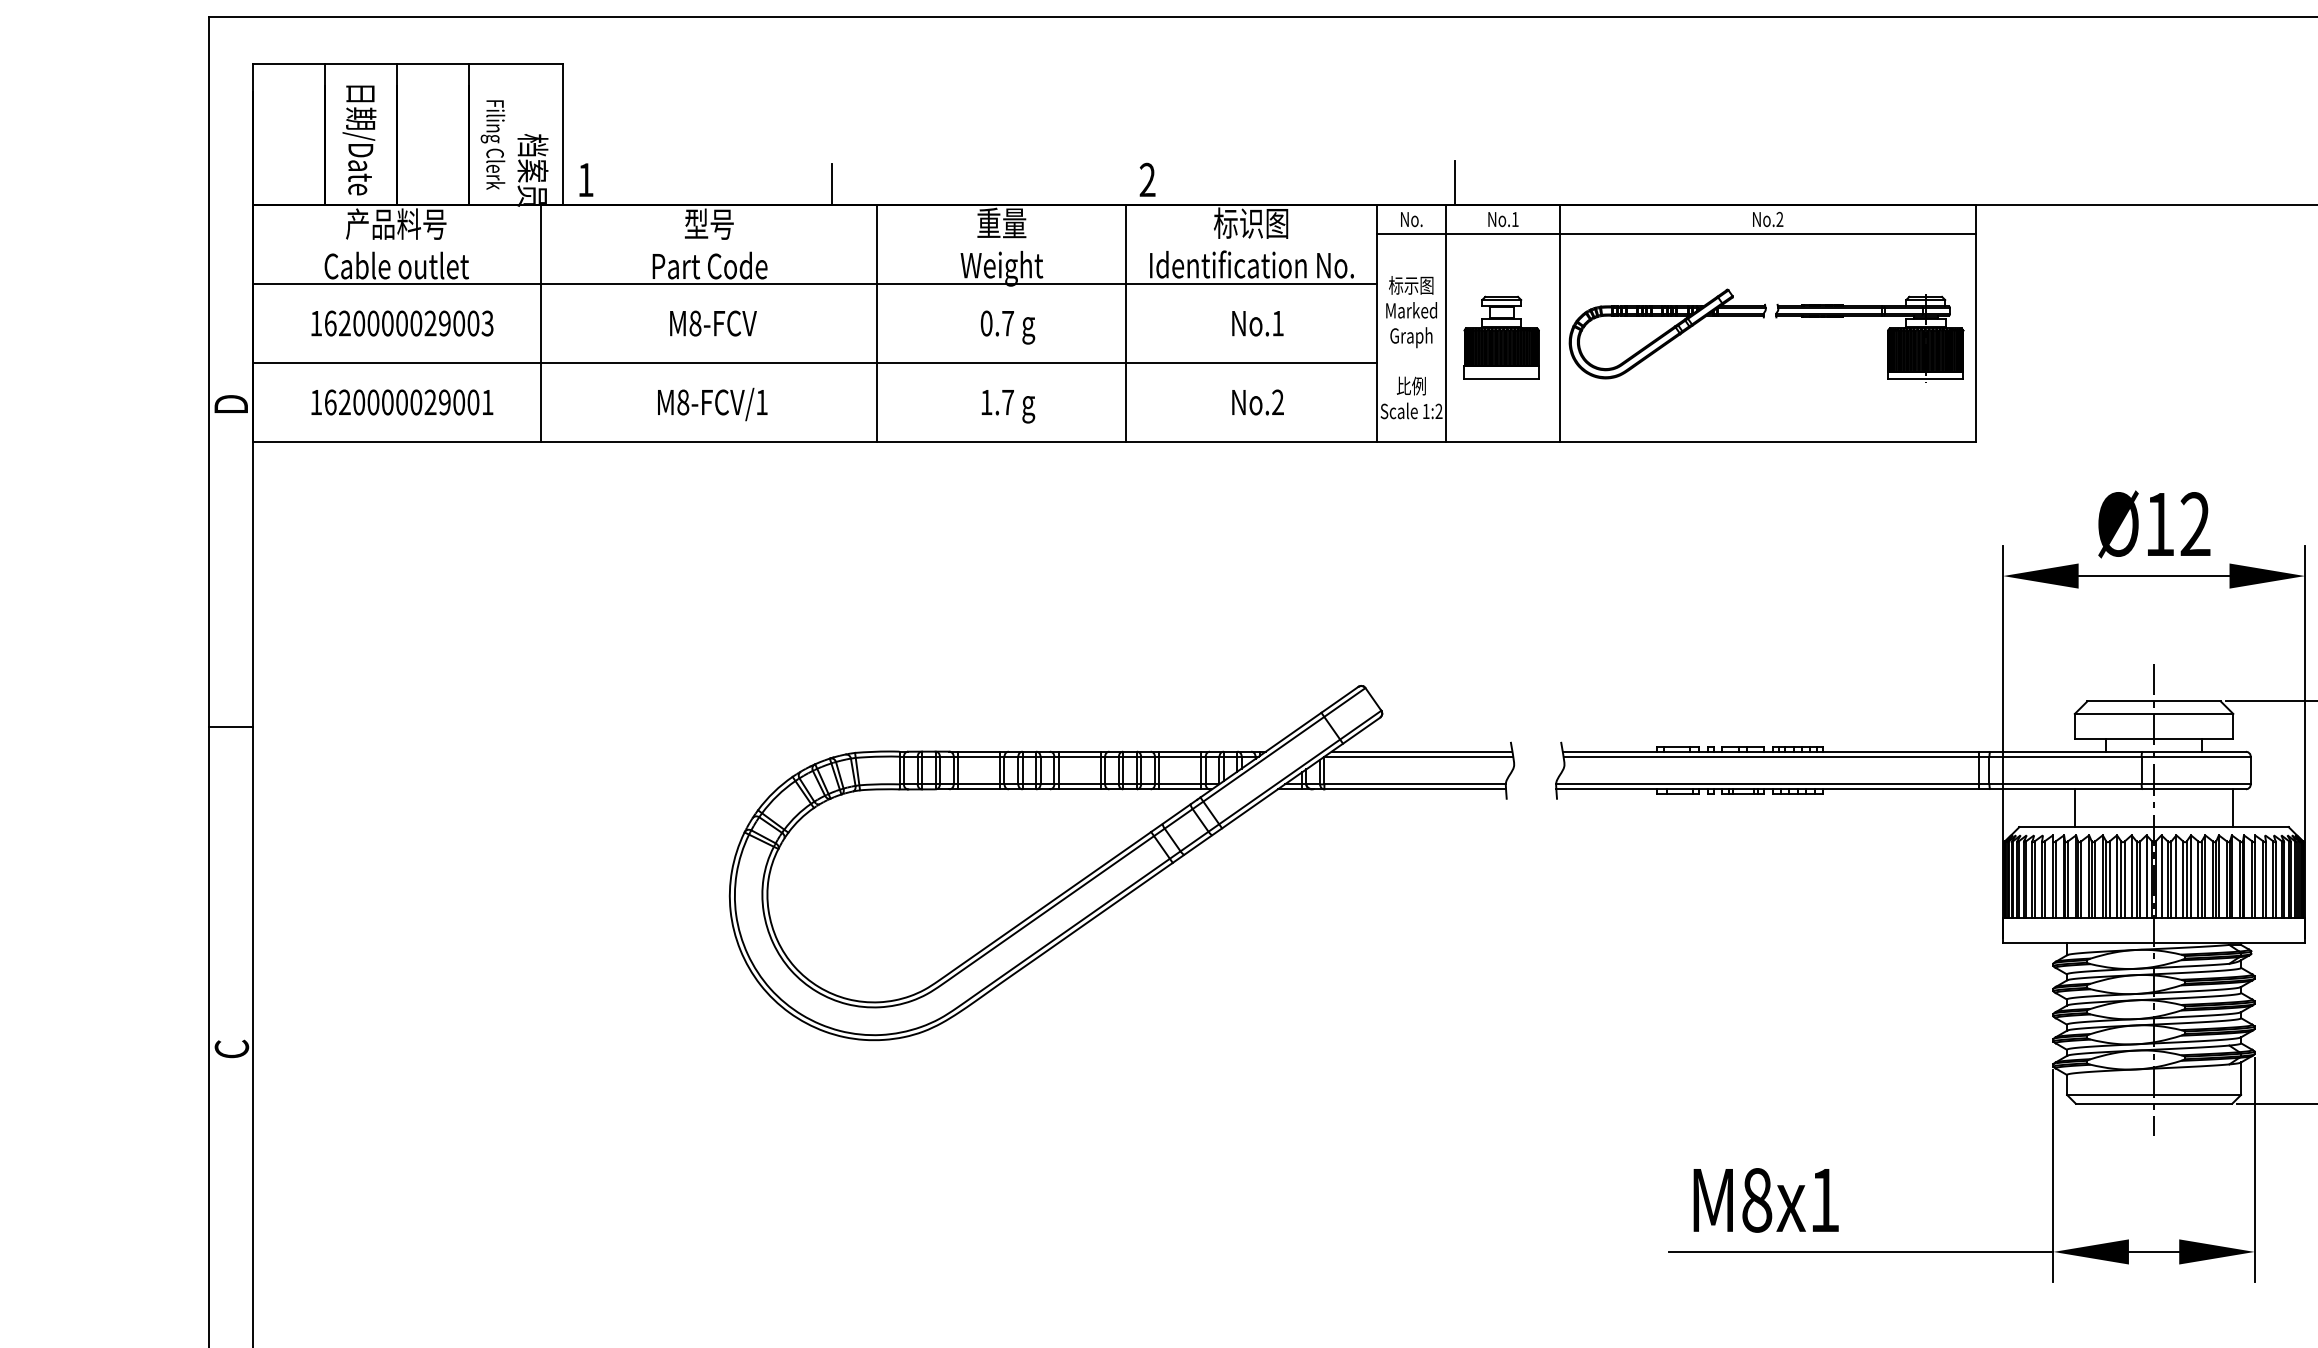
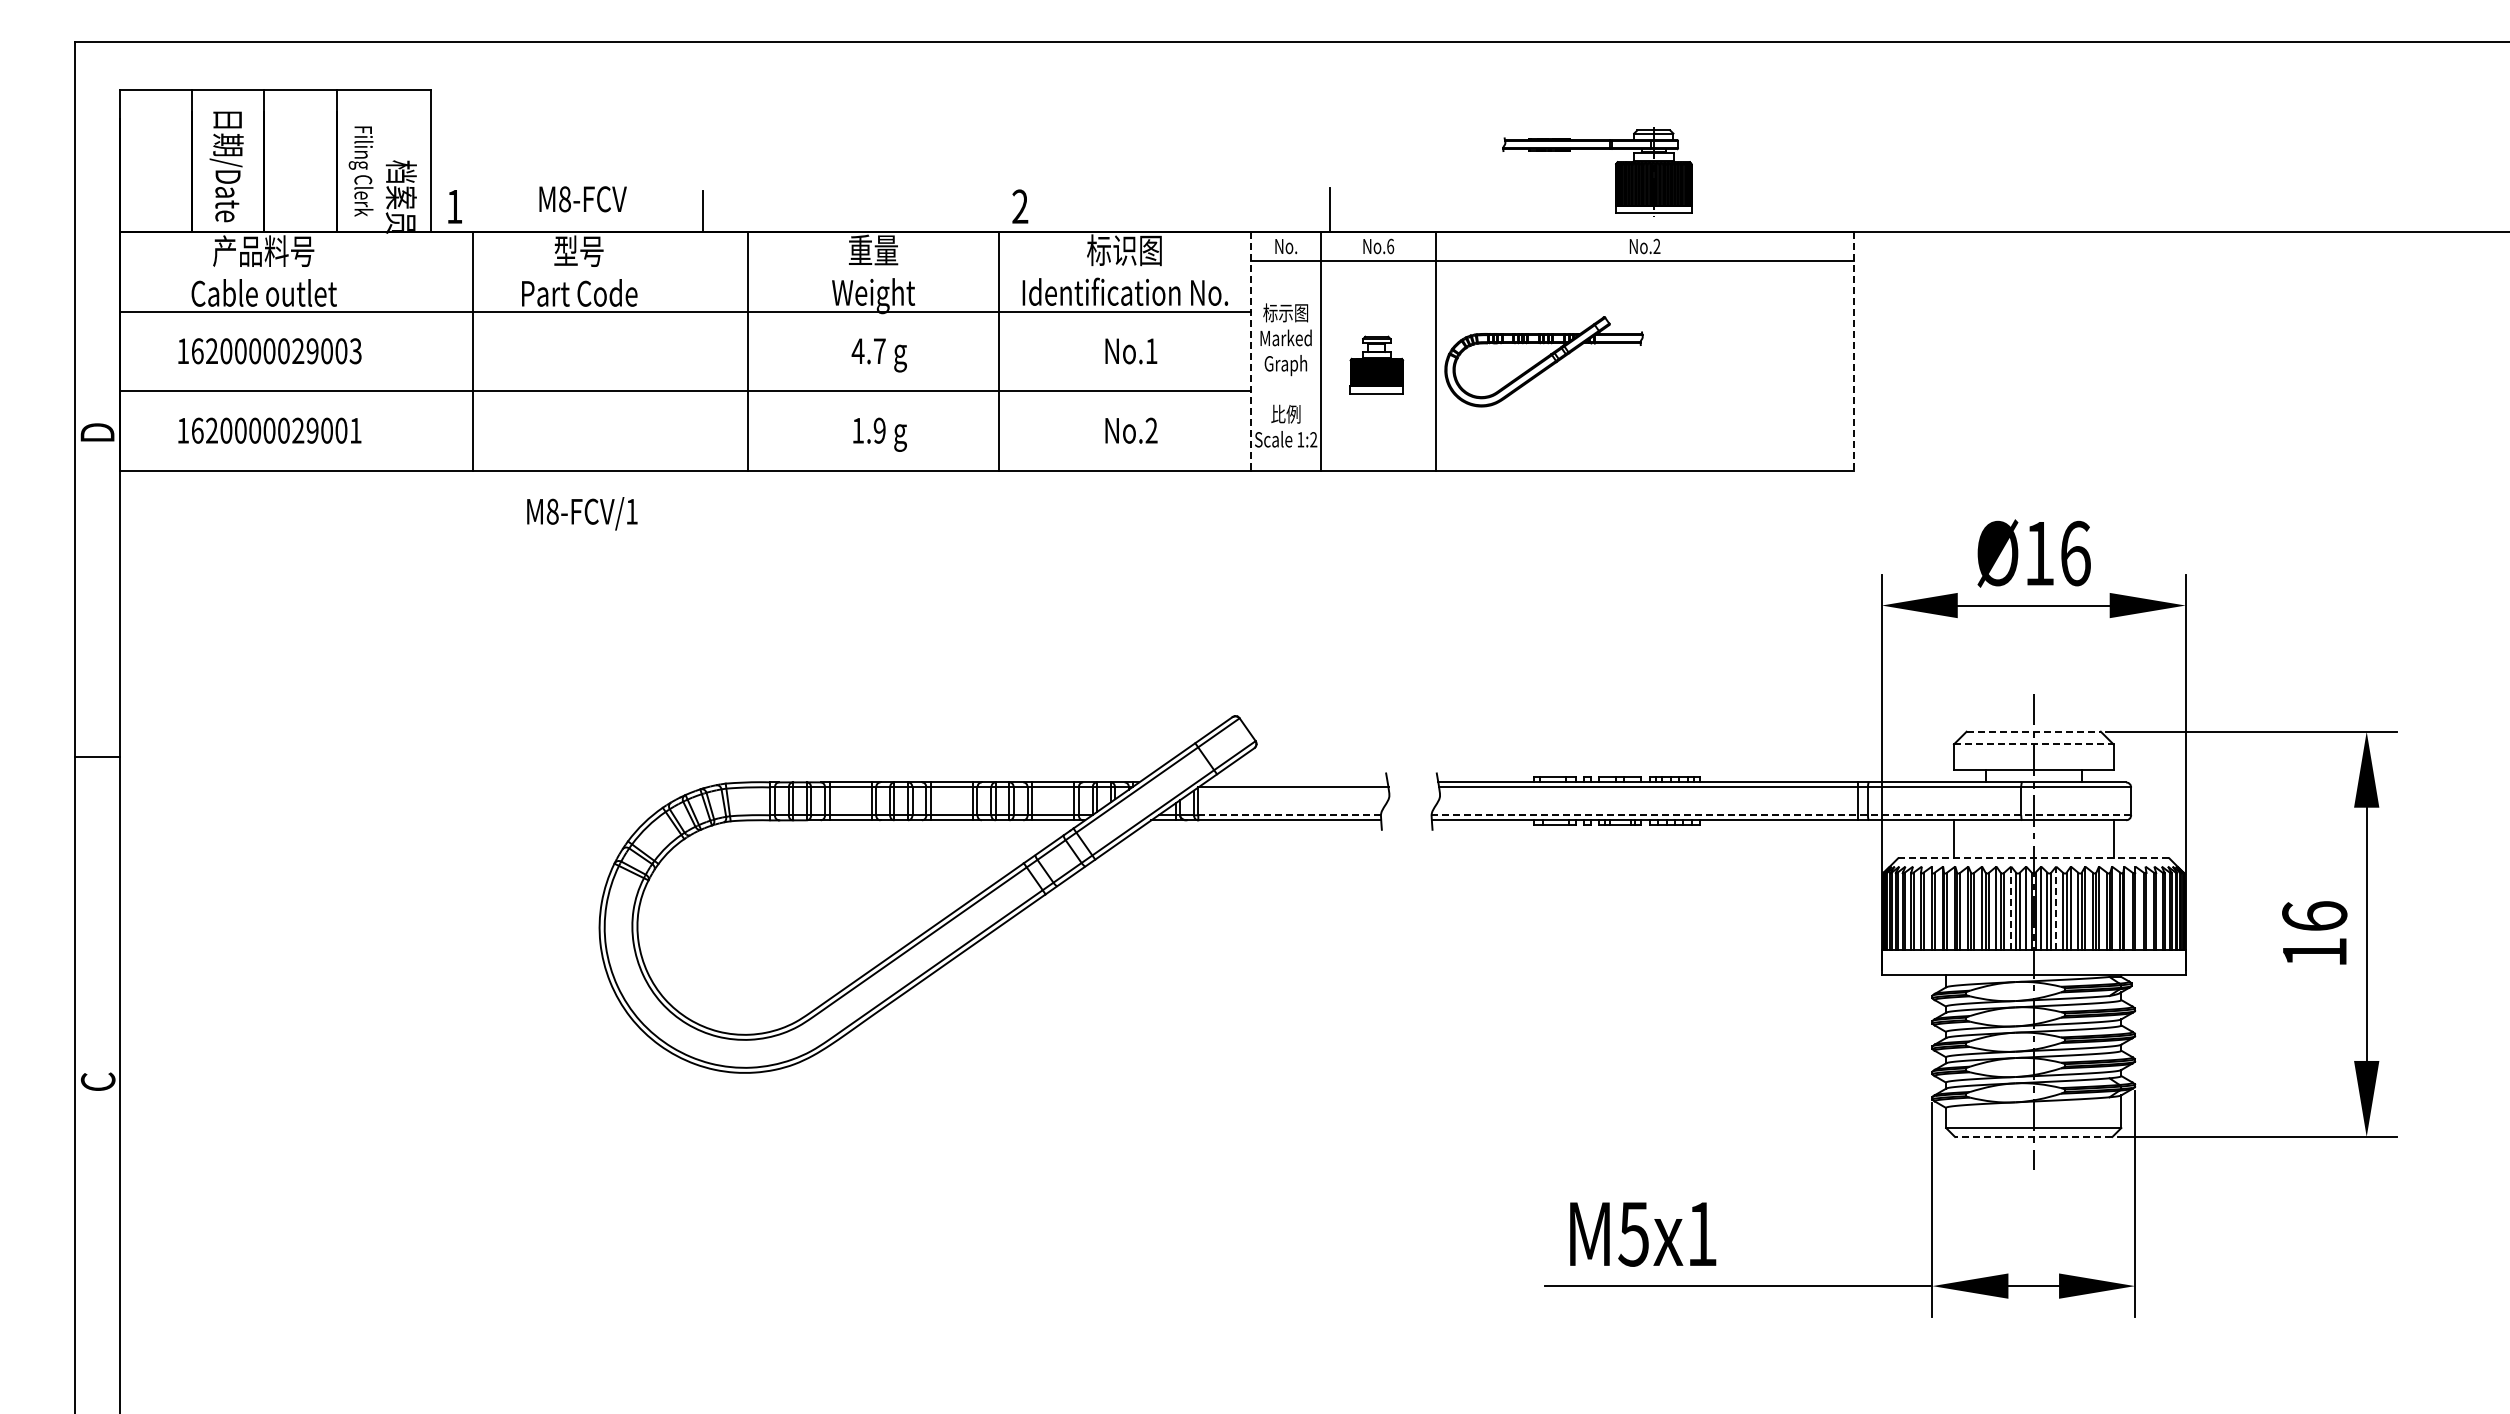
text: (1515, 219) -> (1390, 246), No.1 -> No.6
line: (541, 323) -> (472, 351), moved
text: (712, 323) -> (582, 199), moved
text: (985, 323) -> (857, 351), 0.7 -> 4.7
line: (1377, 323) -> (1251, 351), solid -> dashed
line: (1975, 323) -> (1853, 351), solid -> dashed
part: (1501, 337) -> (1376, 365), size x0.7
part: (1887, 337) -> (1615, 171), moved
text: (1007, 402) -> (879, 430), 1.7 -> 1.9
text: (712, 404) -> (582, 513), moved
text: (2195, 524) -> (2075, 553), Ø12 -> Ø16
line: (2154, 701) -> (2034, 731), solid -> dashed
line: (2153, 714) -> (2033, 744), solid -> dashed
line: (1421, 751) -> (1296, 782), removed
line: (1414, 784) -> (1289, 815), solid -> dashed
line: (1903, 784) -> (1781, 815), solid -> dashed
line: (2153, 827) -> (2033, 858), solid -> dashed
line: (2131, 875) -> (2011, 907), solid -> dashed
line: (2176, 875) -> (2056, 907), solid -> dashed
line: (2153, 1103) -> (2033, 1136), solid -> dashed
text: (1756, 1199) -> (1633, 1233), M8x1 -> M5x1

